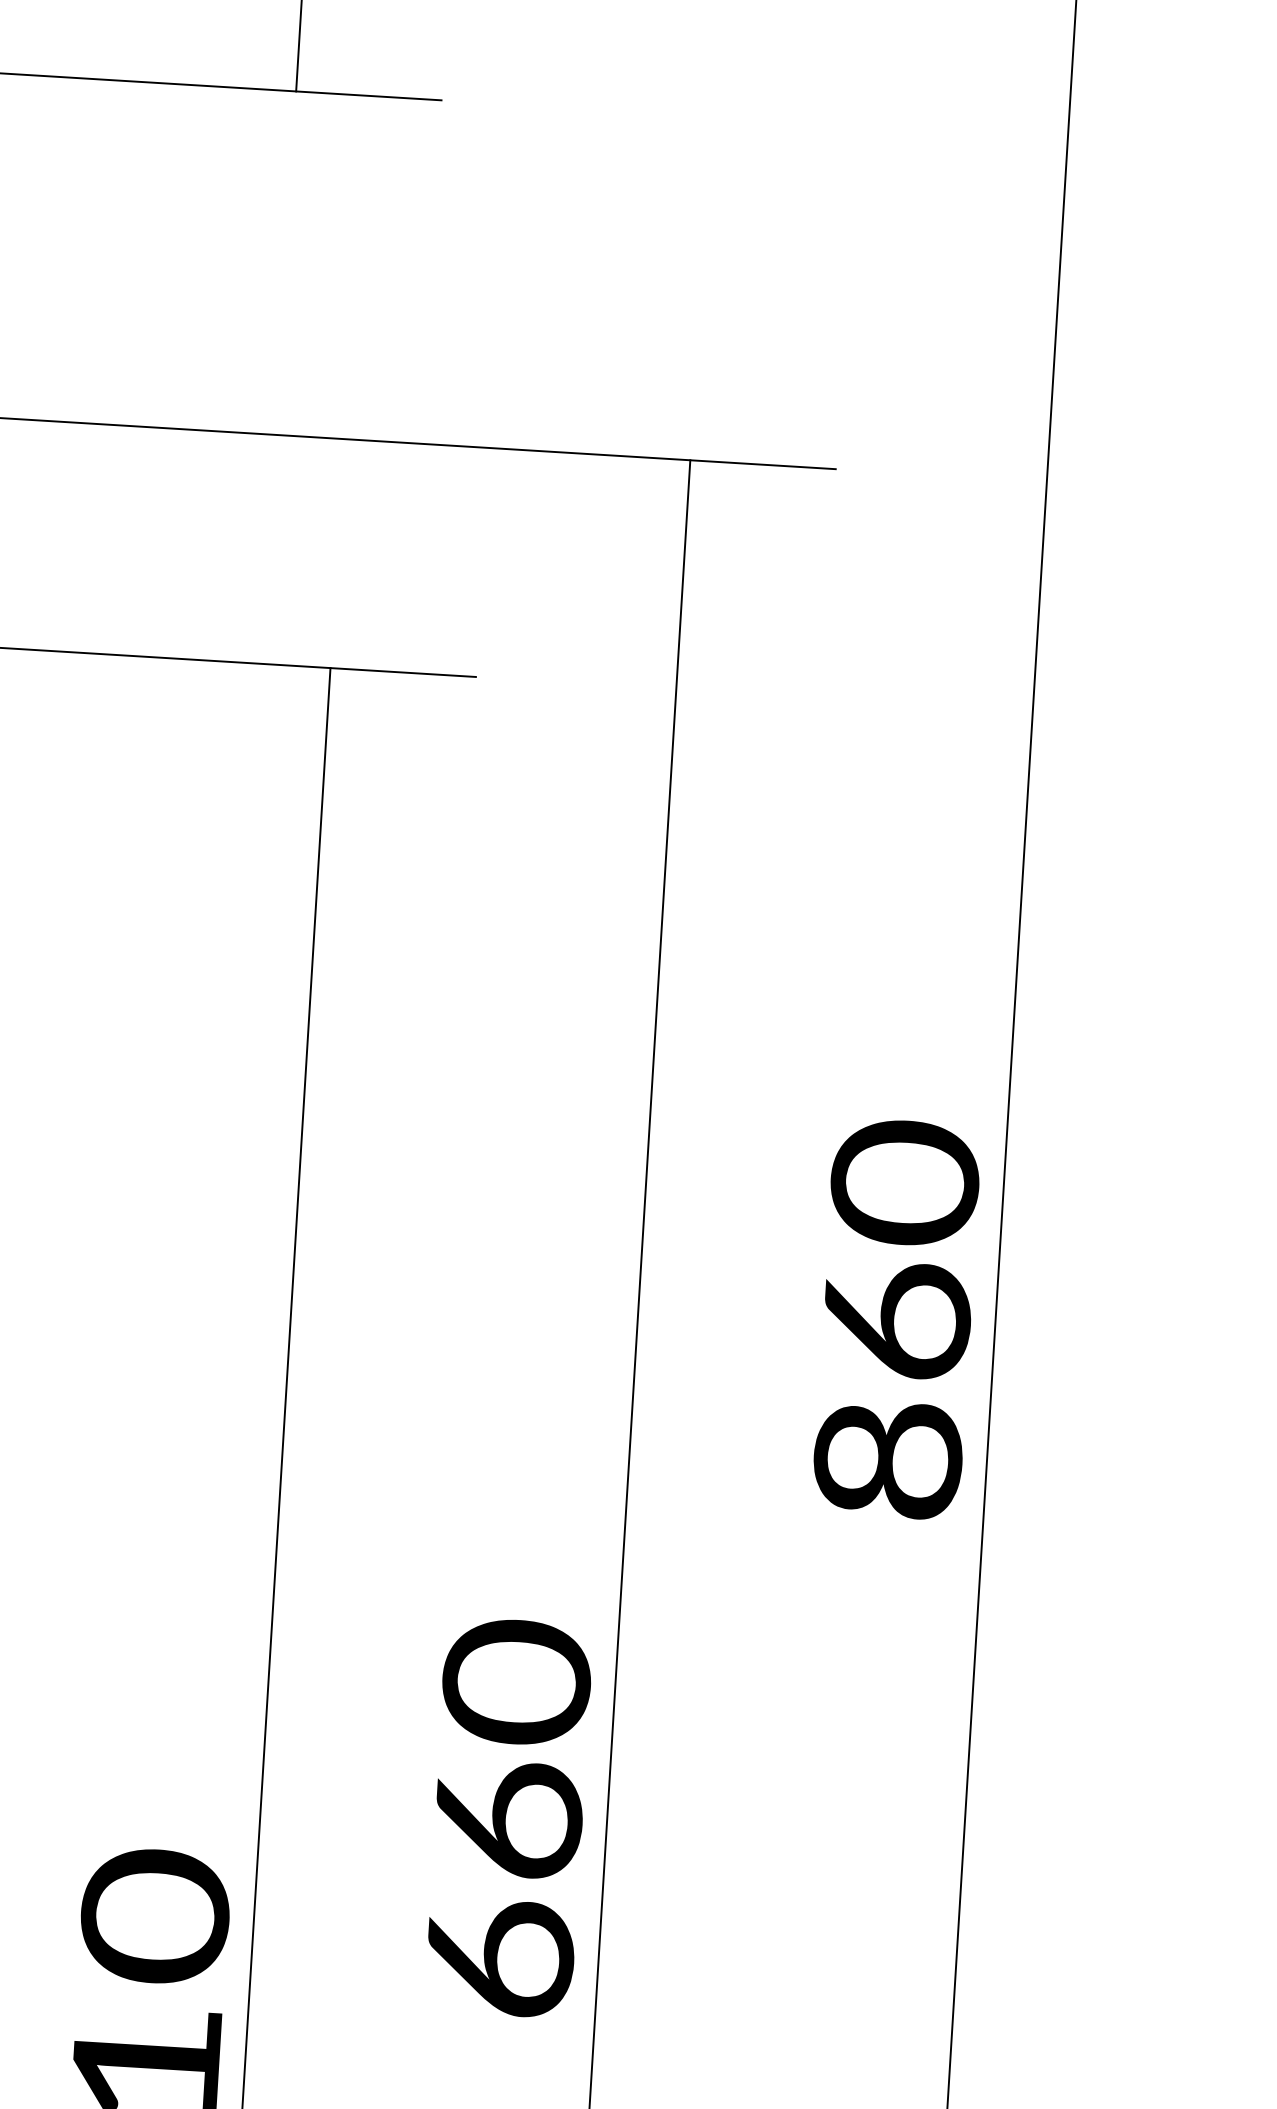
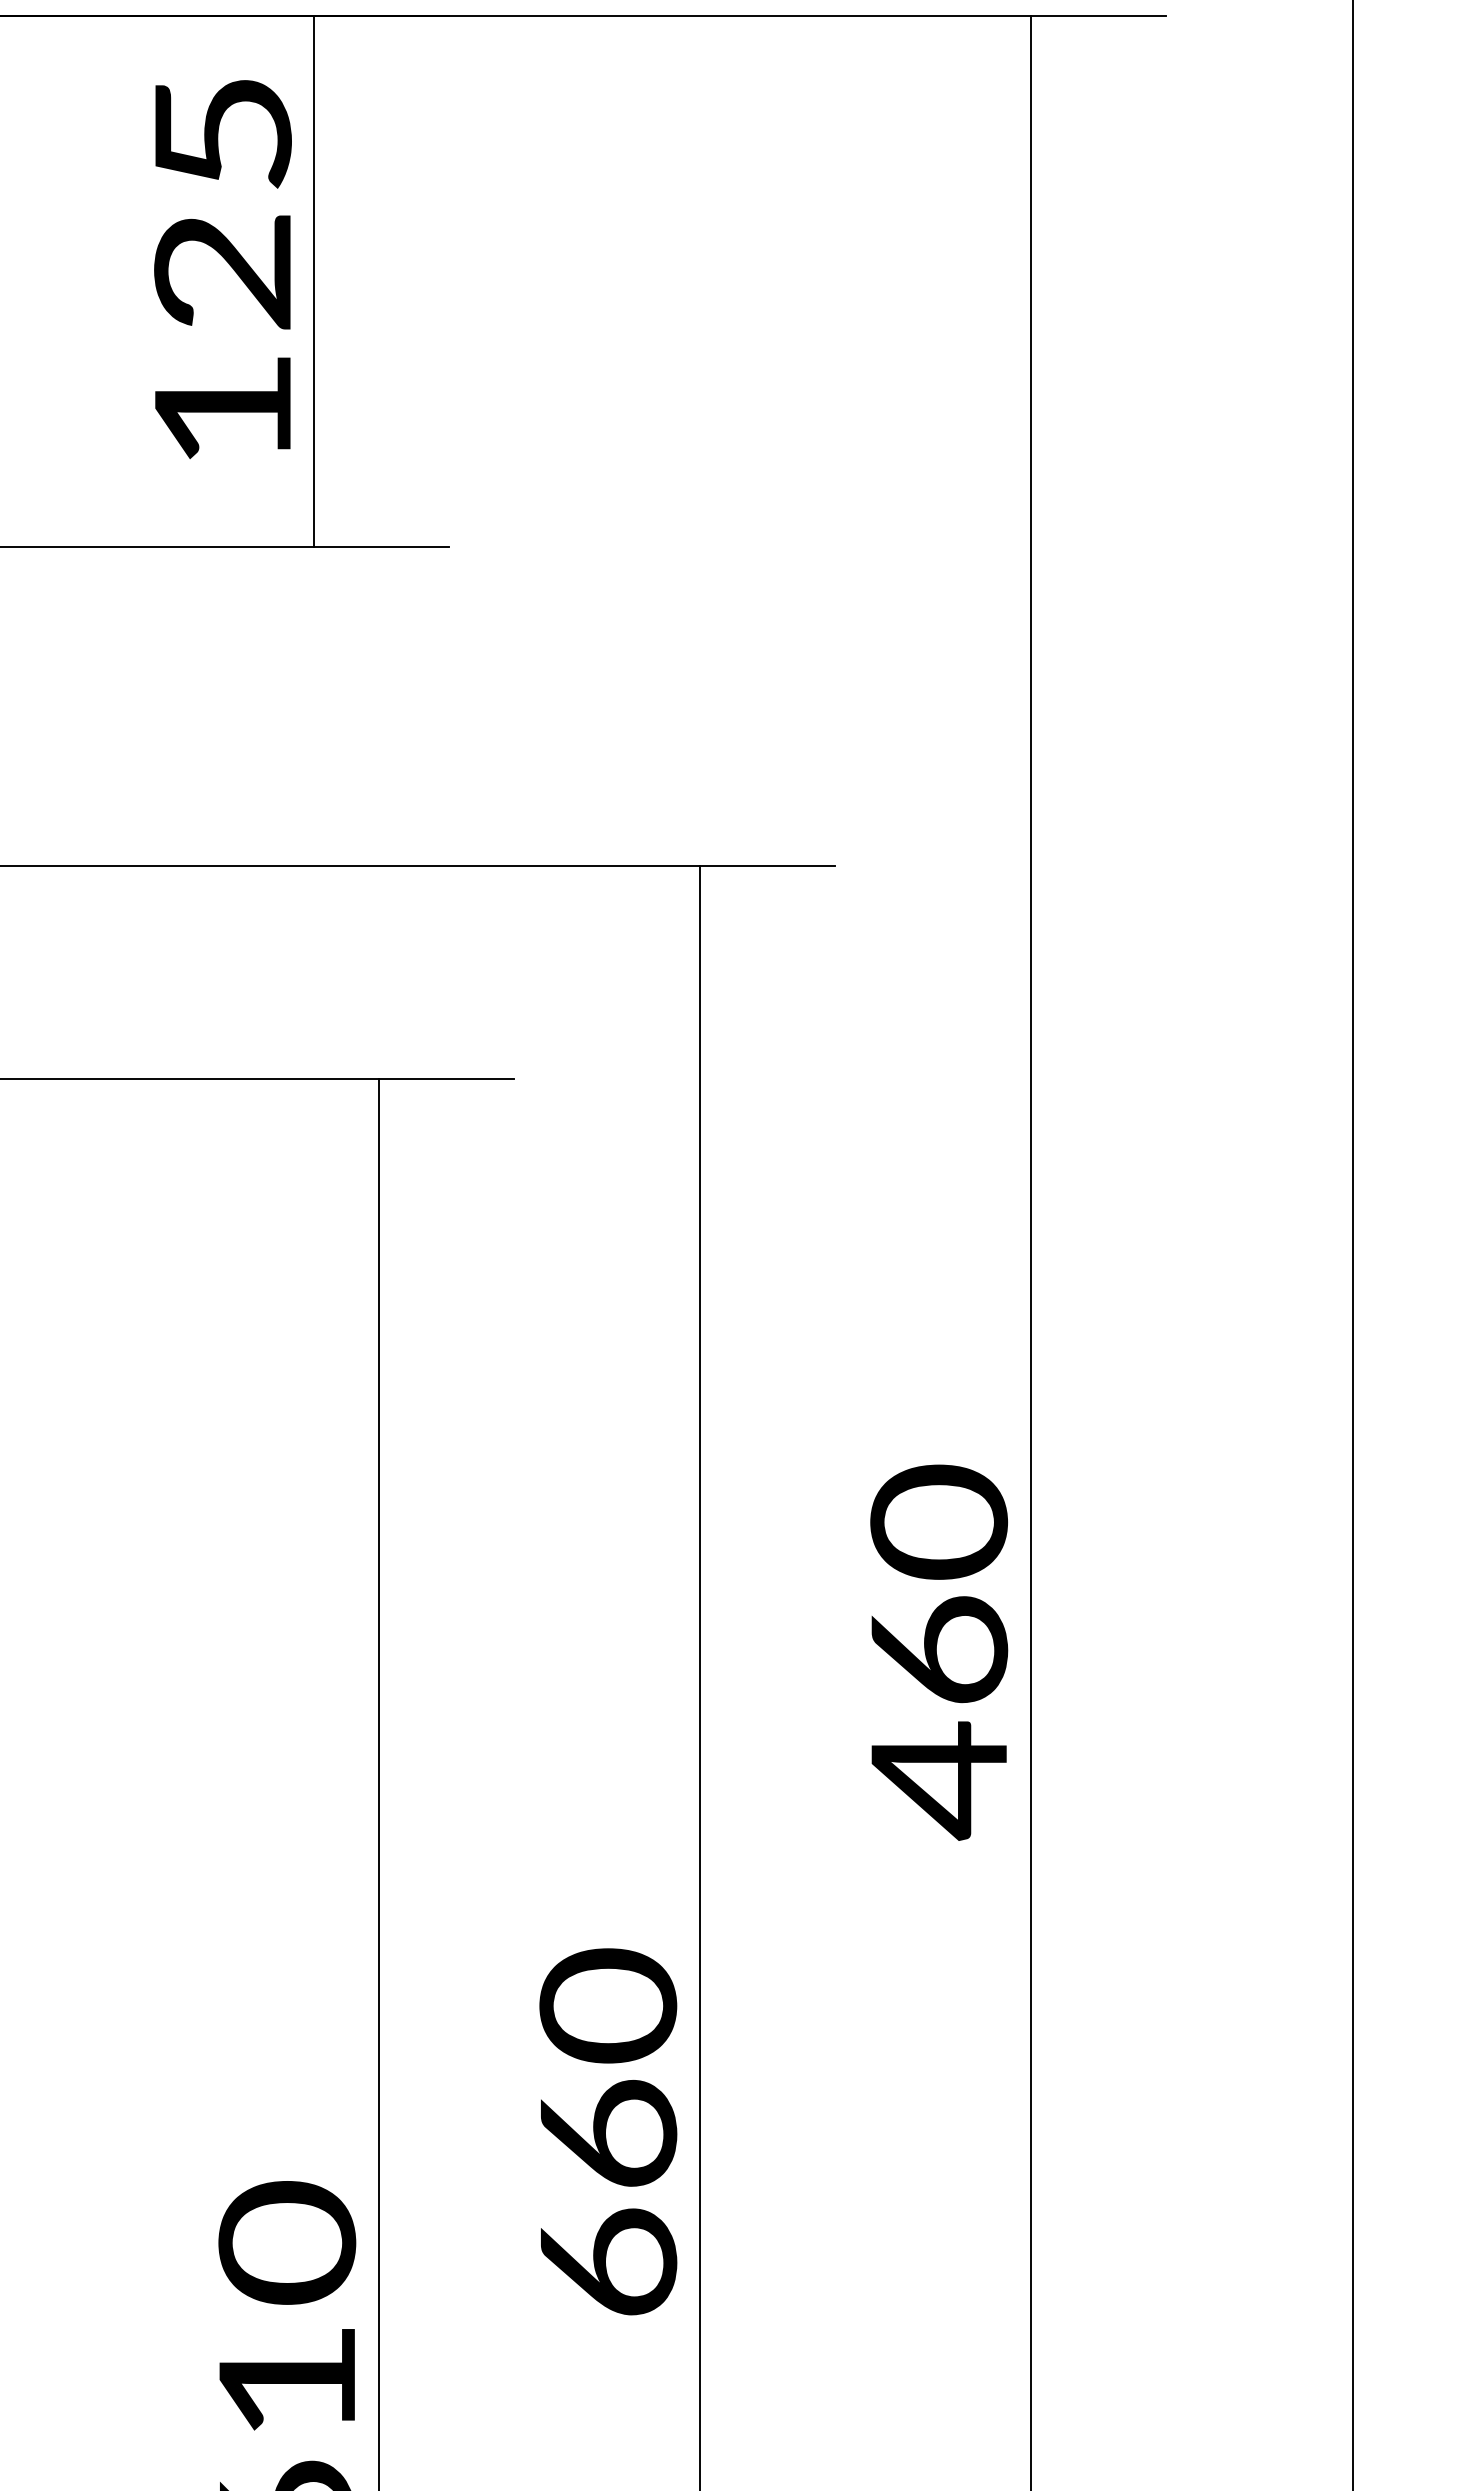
text: (888, 1461) -> (939, 1780), 860 -> 460

